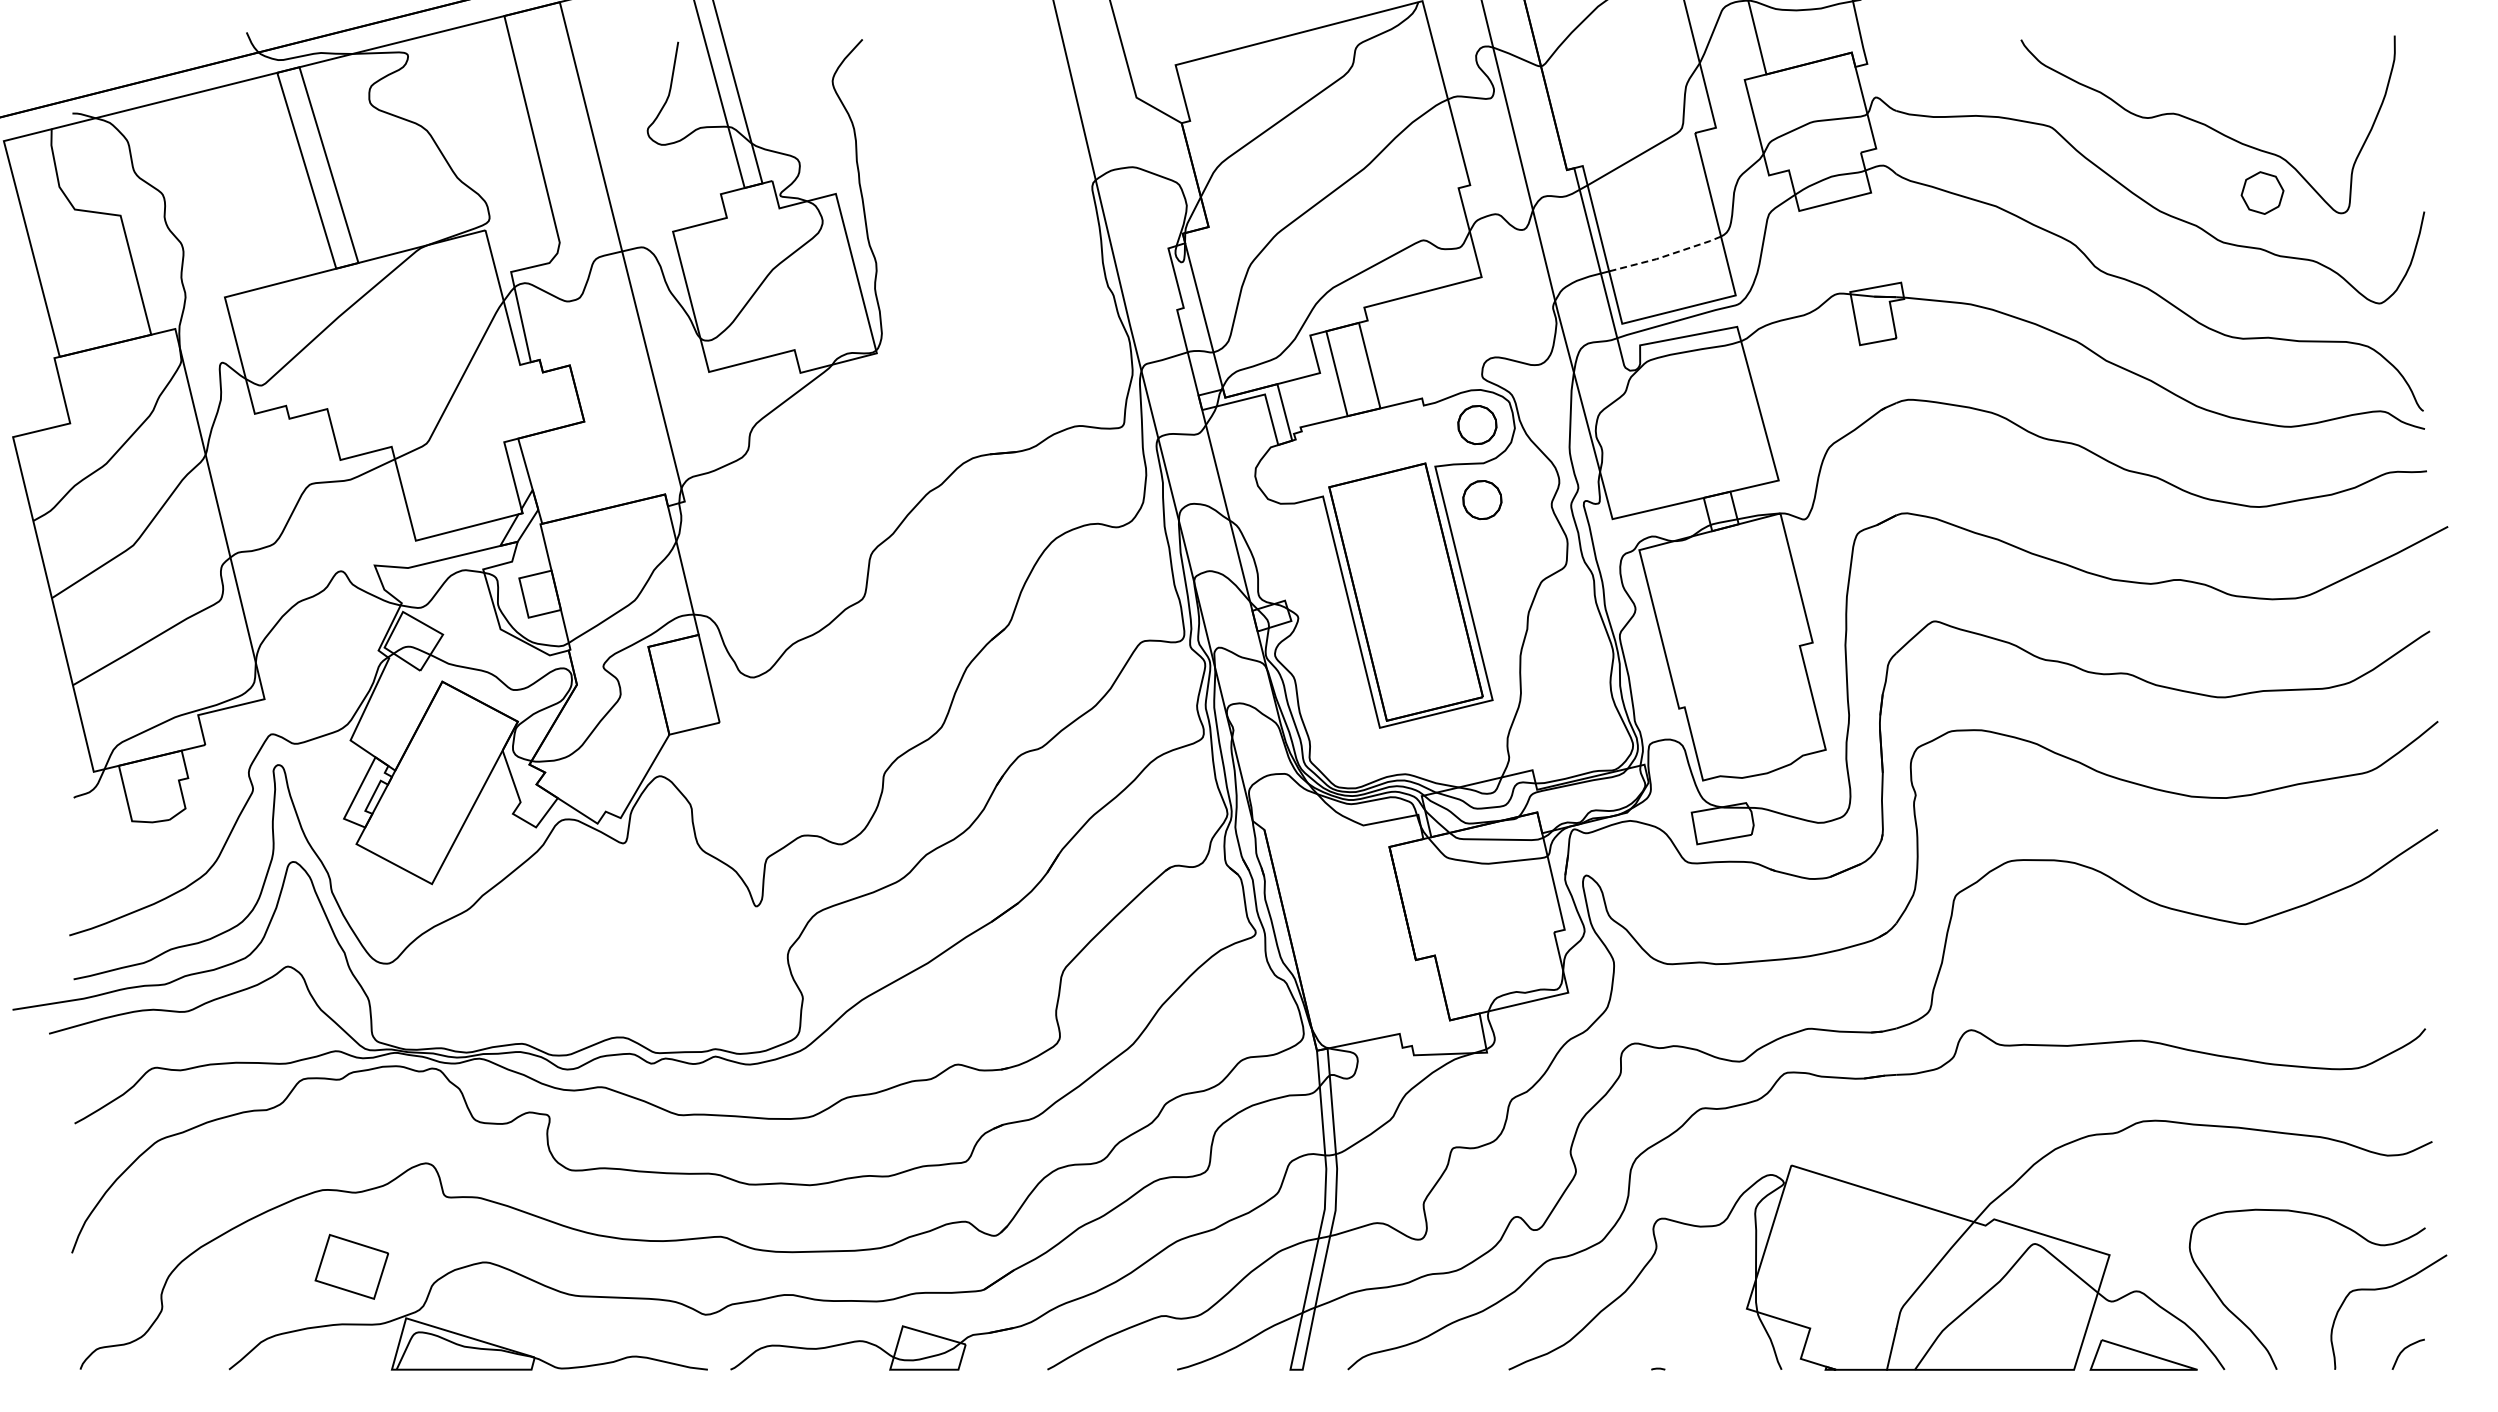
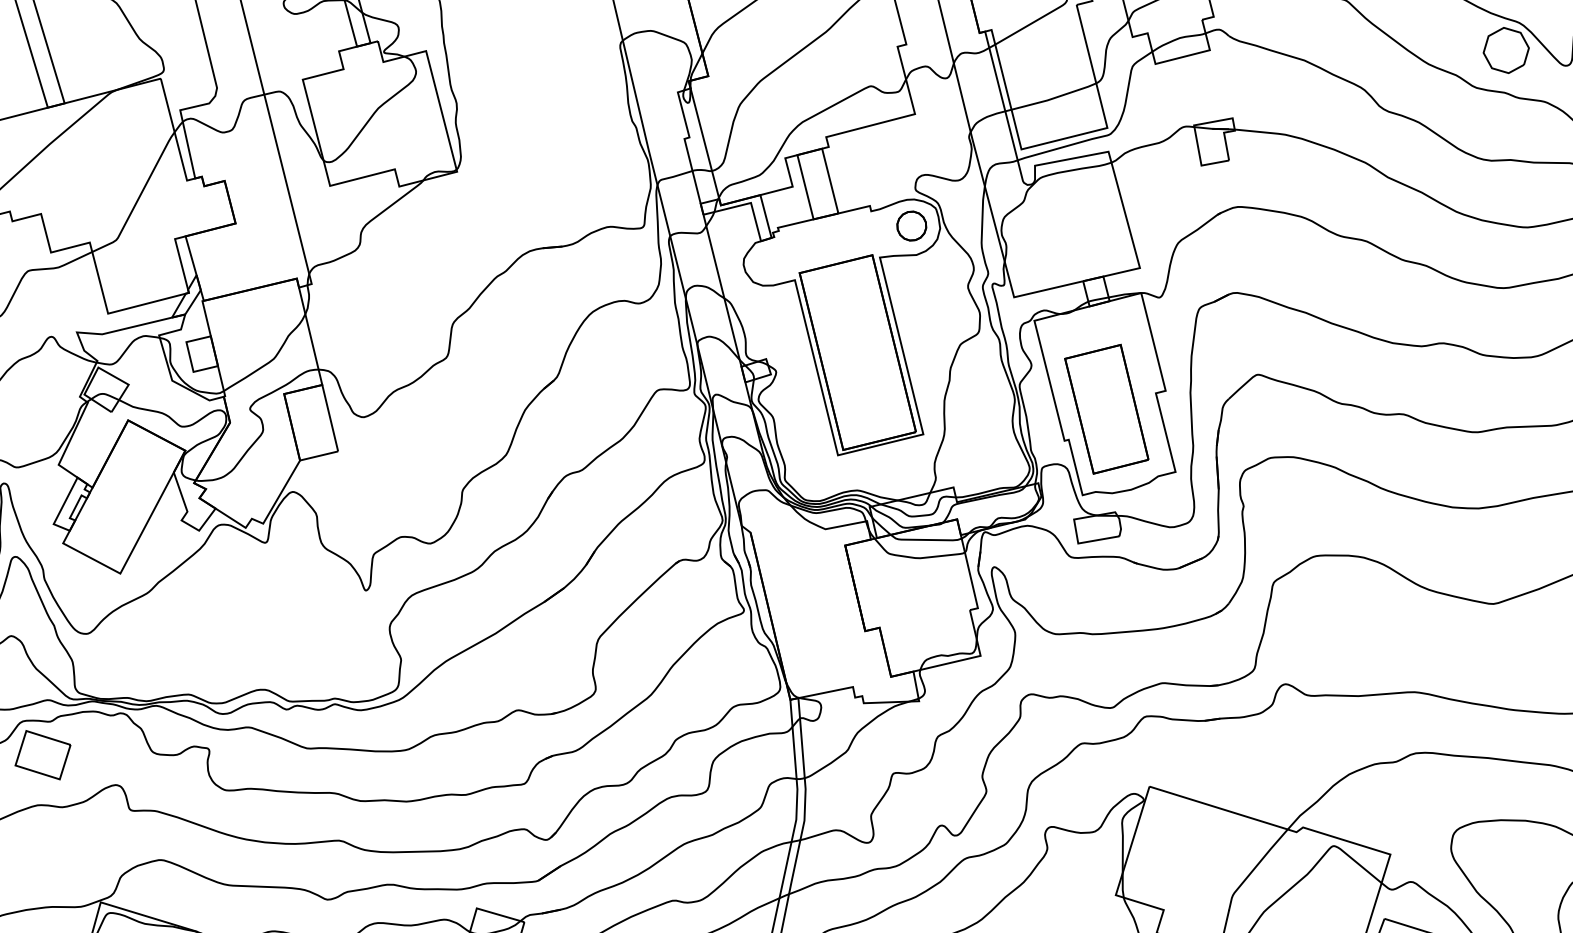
part: (2262, 192) -> (1506, 50), size x1.43
line: (1665, 255) -> (1054, 97), dashed -> solid
part: (1482, 500) -> (915, 283), removed
part: (1734, 667) -> (1106, 409), added
part: (351, 1266) -> (42, 754), moved

